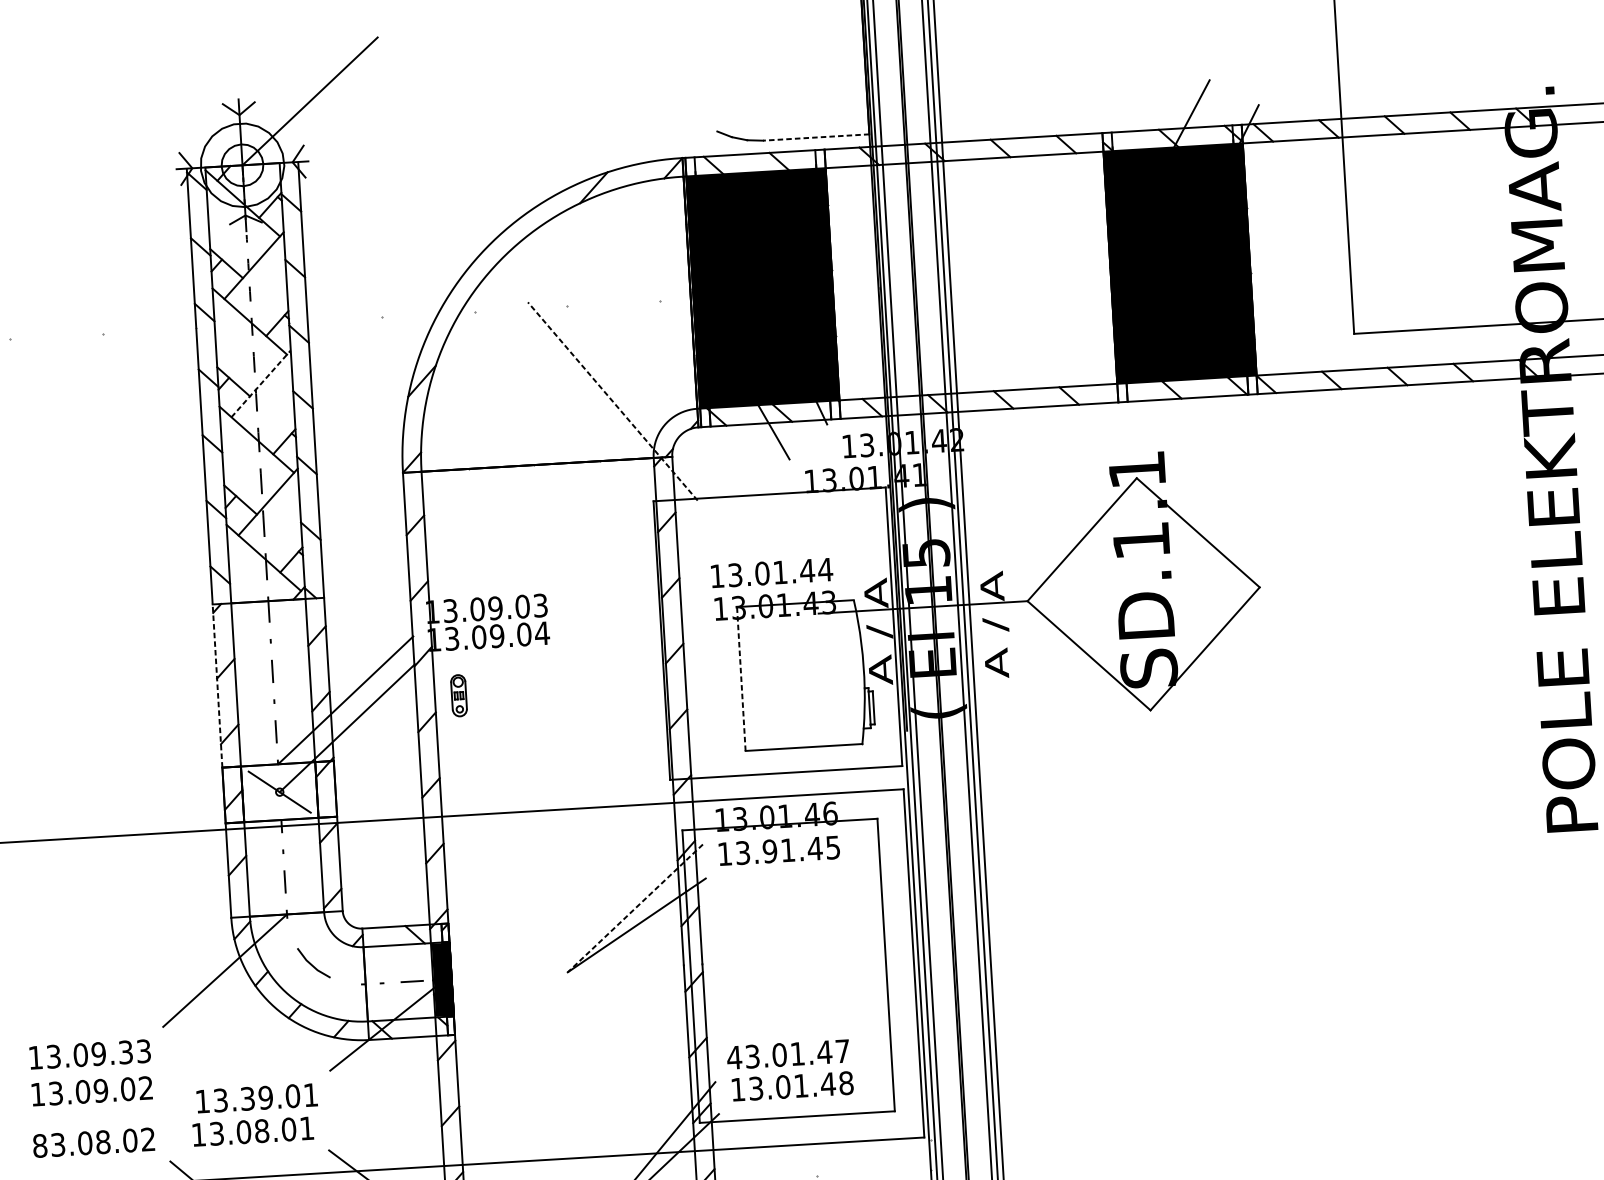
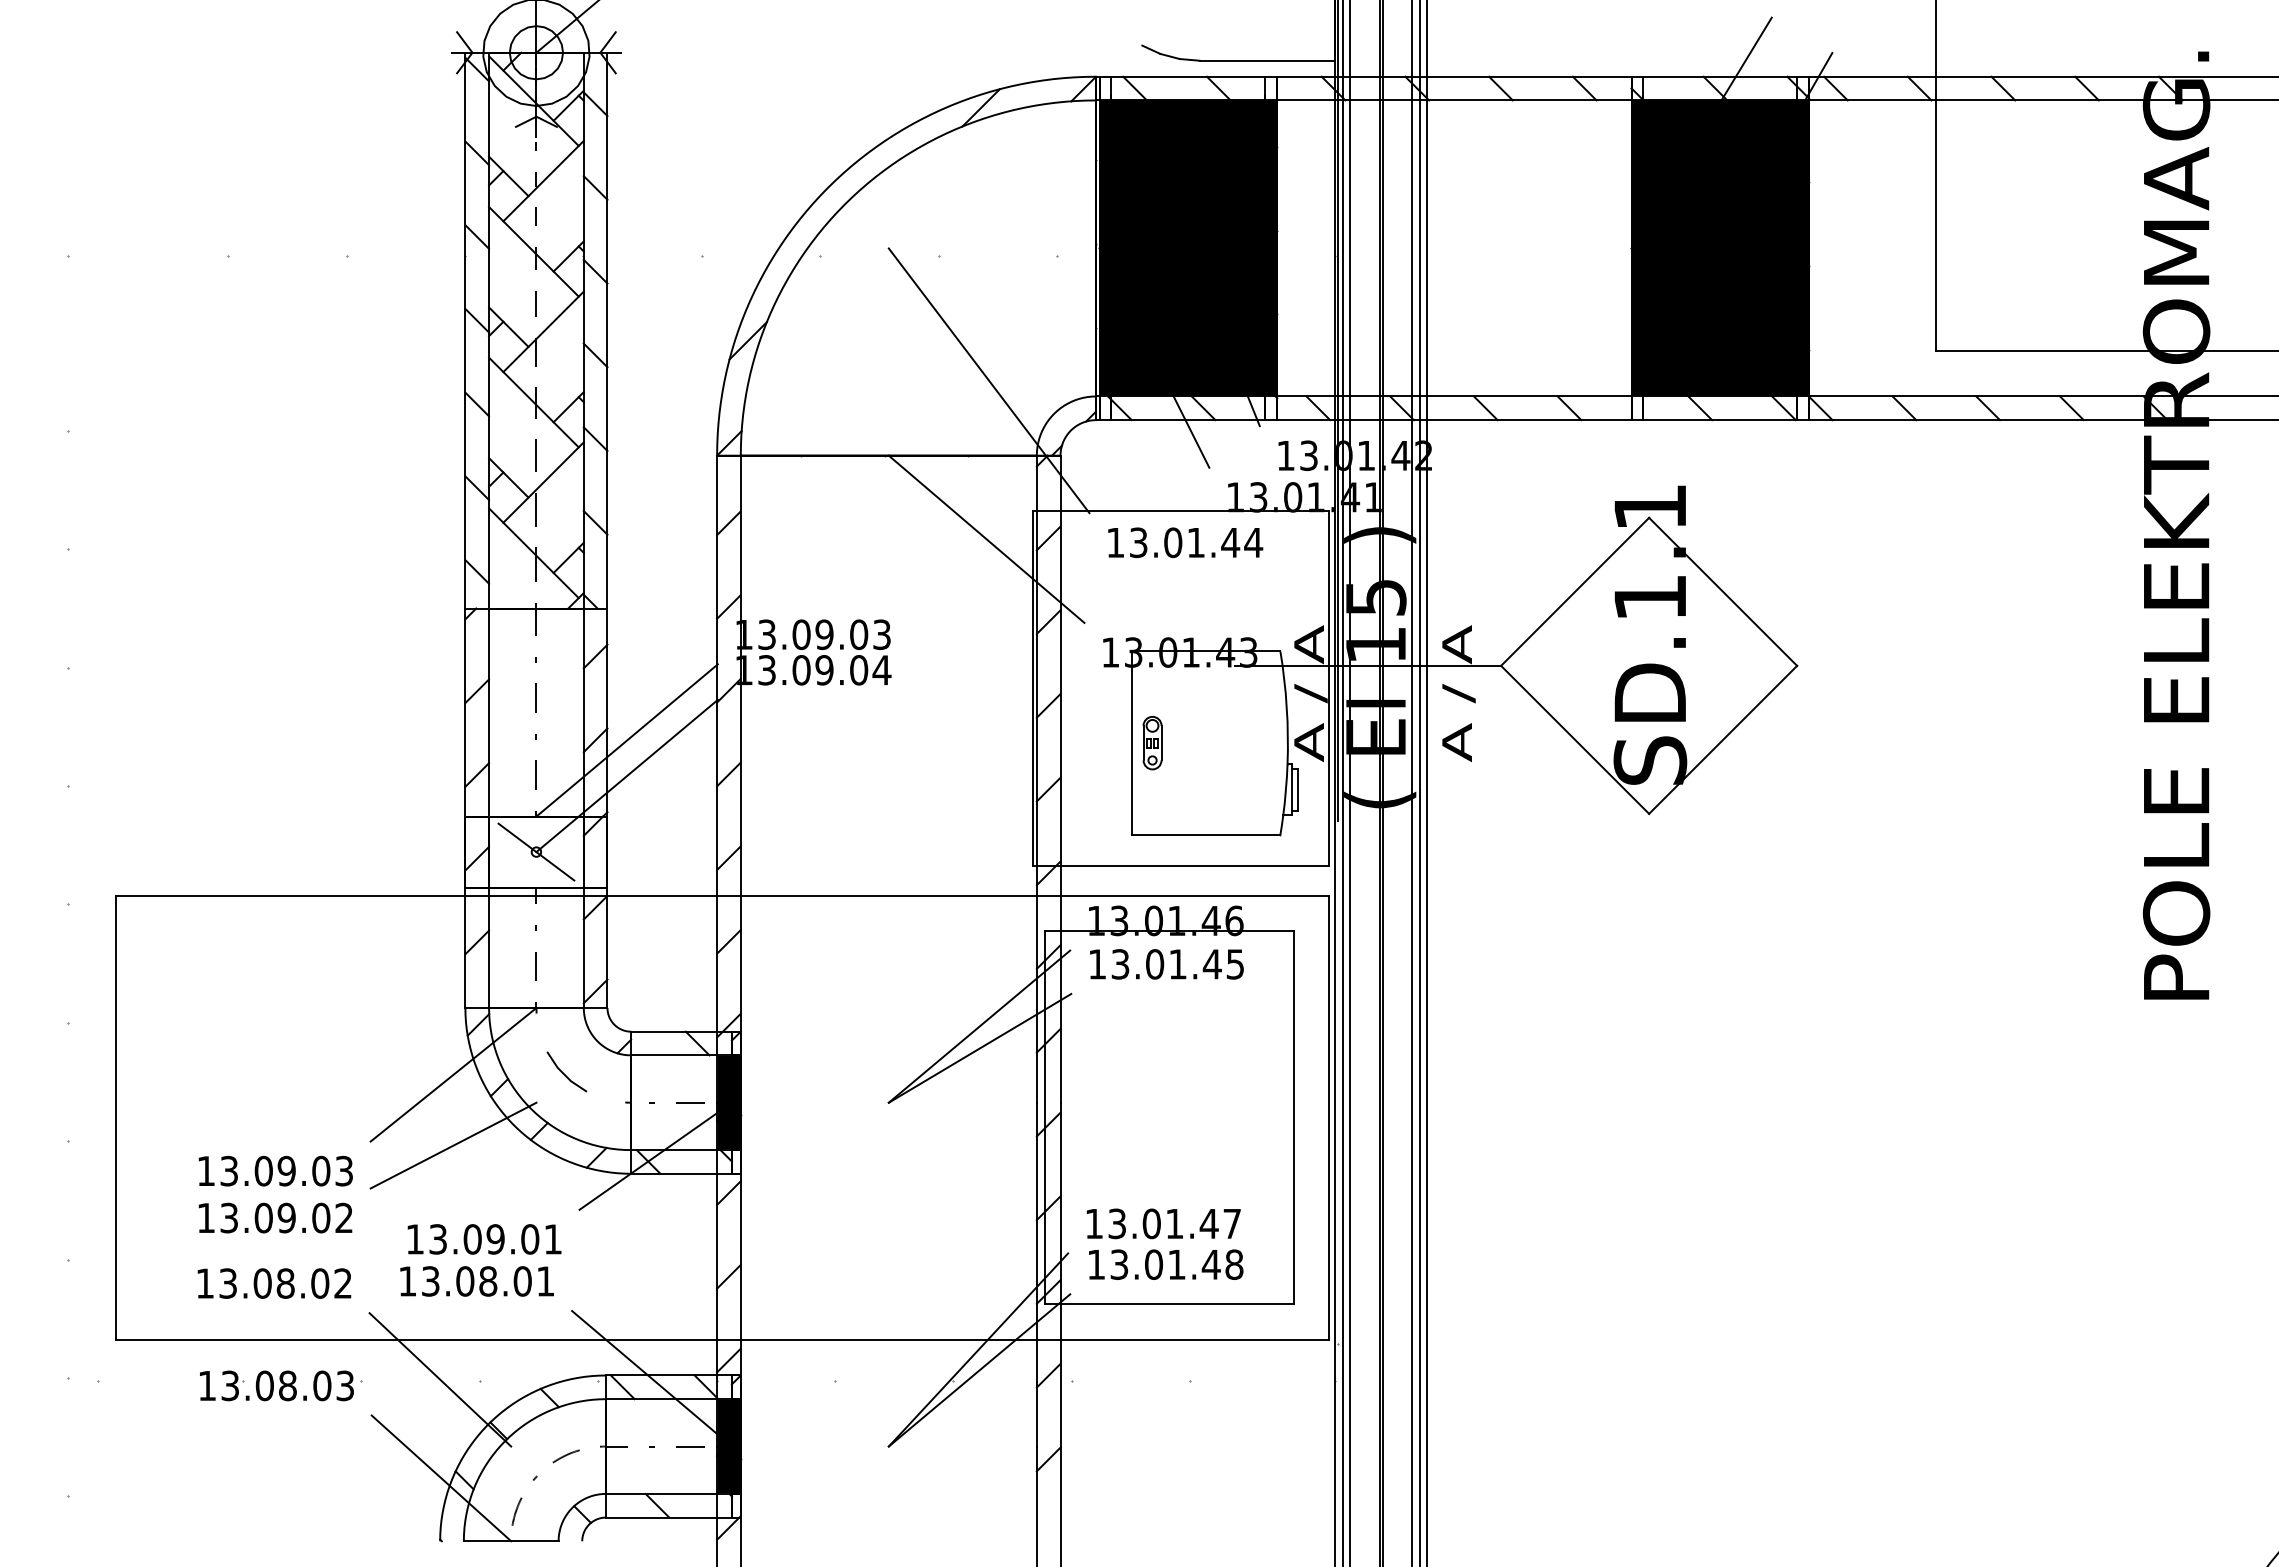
line: (816, 137) -> (1267, 60), dashed -> solid
line: (261, 383) -> (543, 331), dashed -> solid
line: (612, 401) -> (988, 380), dashed -> solid
line: (618, 525) -> (986, 538), added
text: (772, 572) -> (1185, 542), moved
line: (741, 679) -> (1131, 743), dashed -> solid
line: (217, 686) -> (465, 712), dashed -> solid
part: (459, 696) -> (1152, 743), moved
text: (769, 851) -> (1154, 964), 13.91.45 -> 13.01.45
line: (635, 908) -> (979, 1026), dashed -> solid
line: (228, 1026) -> (453, 1145), added
text: (126, 1051) -> (321, 1170), 13.09.33 -> 13.09.03
text: (733, 1057) -> (1093, 1223), 43.01.47 -> 13.01.47
text: (247, 1098) -> (472, 1239), 13.39.01 -> 13.09.01
text: (40, 1145) -> (205, 1283), 83.08.02 -> 13.08.02

